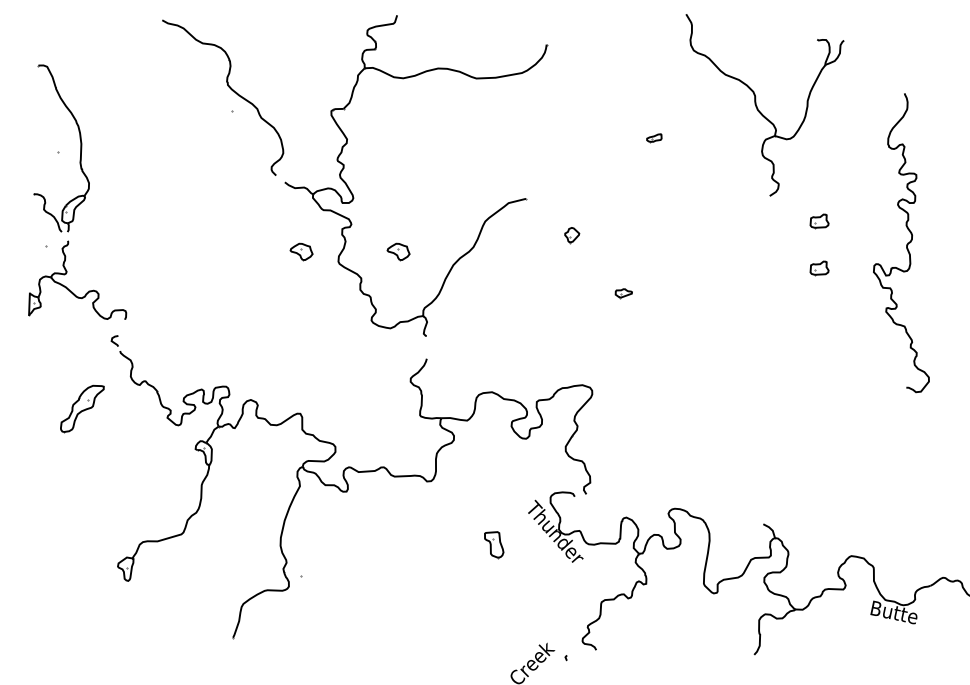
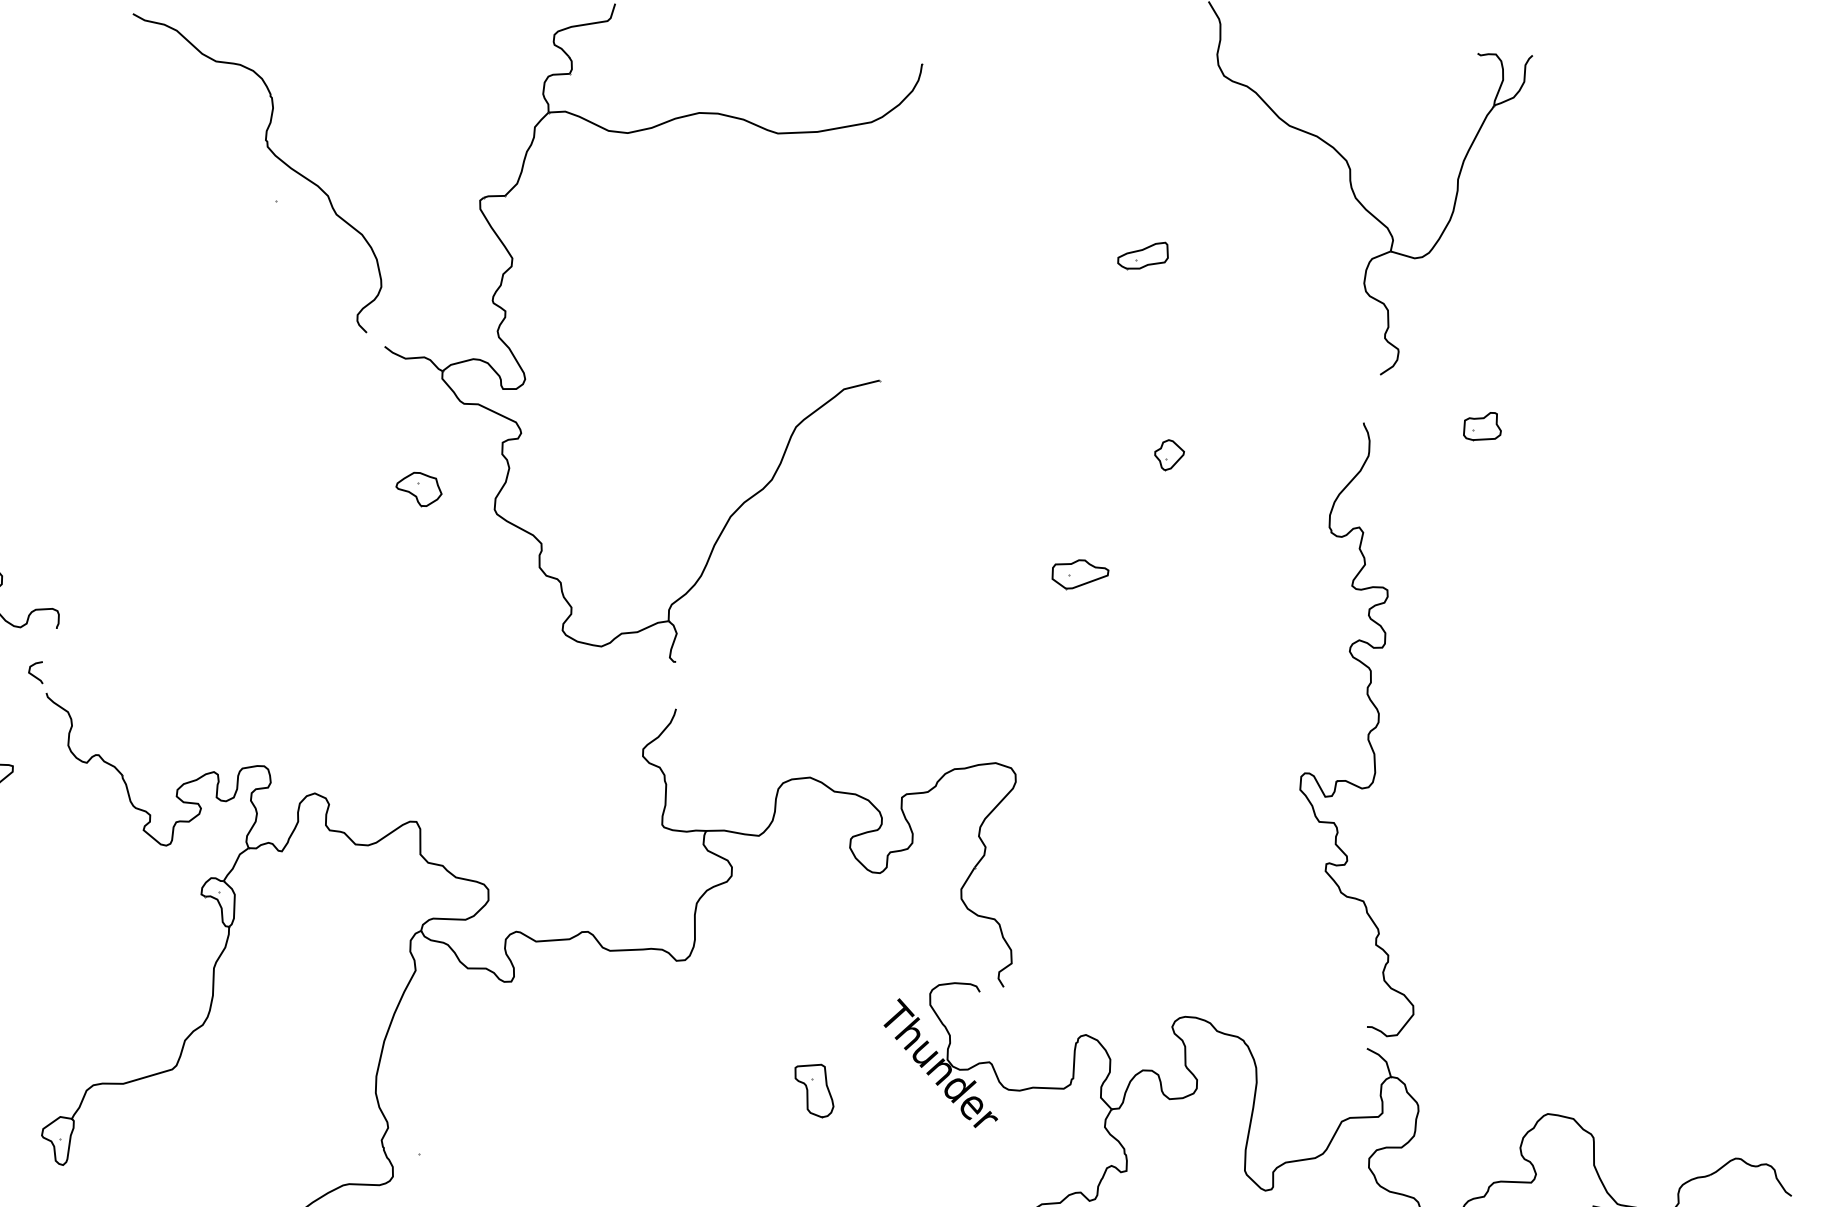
part: (654, 137) -> (1143, 254), size x1.67
part: (572, 235) -> (1170, 455), moved
part: (901, 243) -> (1357, 730), moved
part: (398, 251) -> (617, 488), removed
part: (819, 268) -> (1482, 523), removed
part: (623, 293) -> (1079, 574), size x1.67

